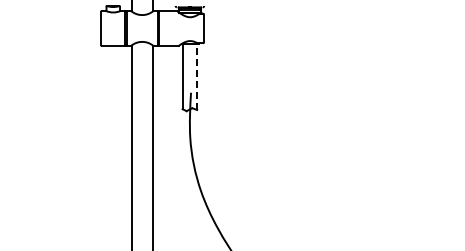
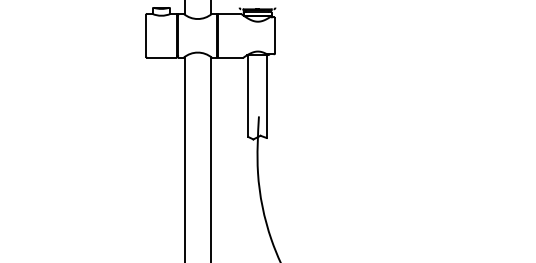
line: (197, 76) -> (267, 95), dashed -> solid

